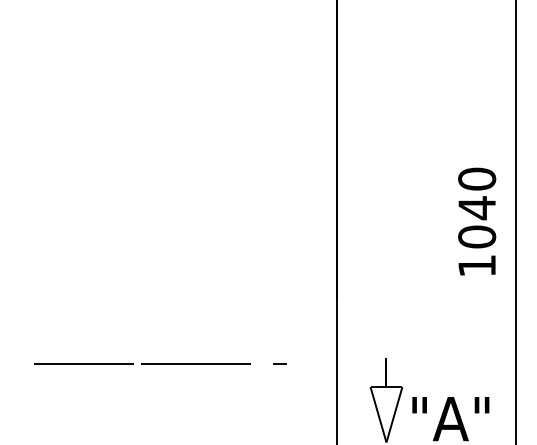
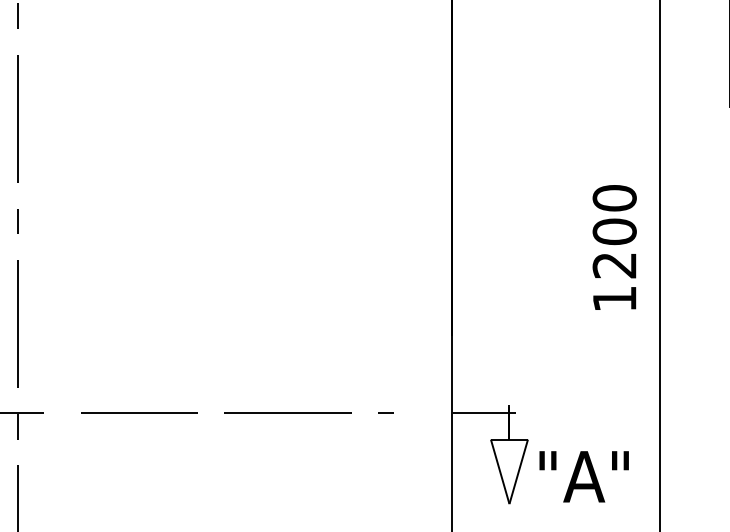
text: (476, 222) -> (614, 248), 1040 -> 1200
line: (84, 363) -> (139, 412), moved
line: (364, 364) -> (484, 413), added

